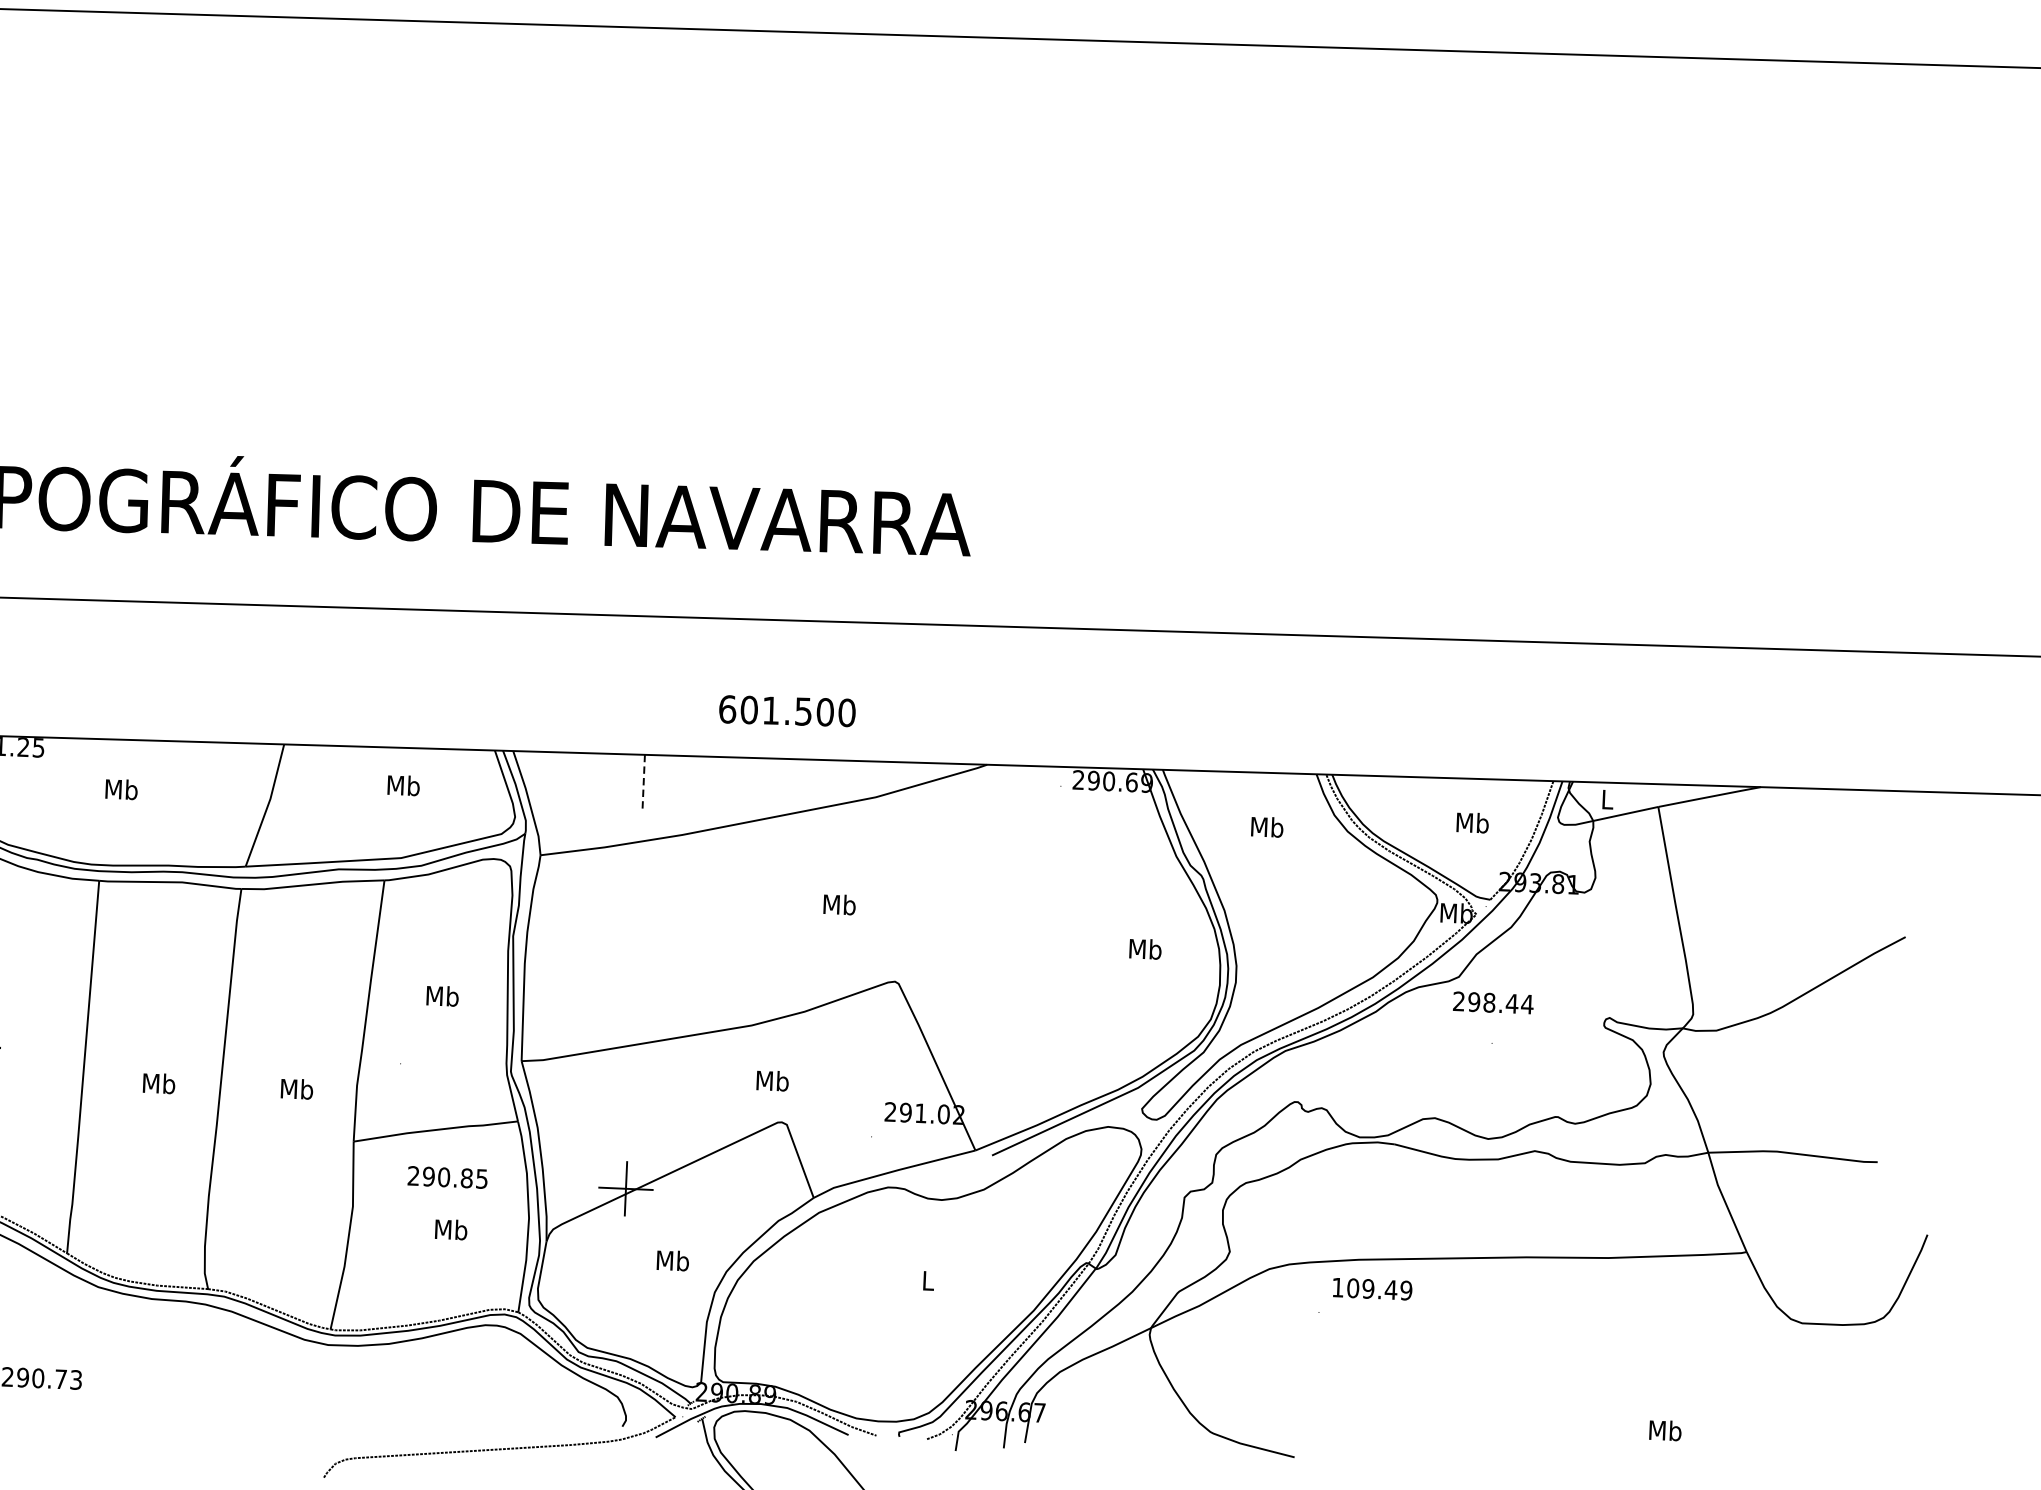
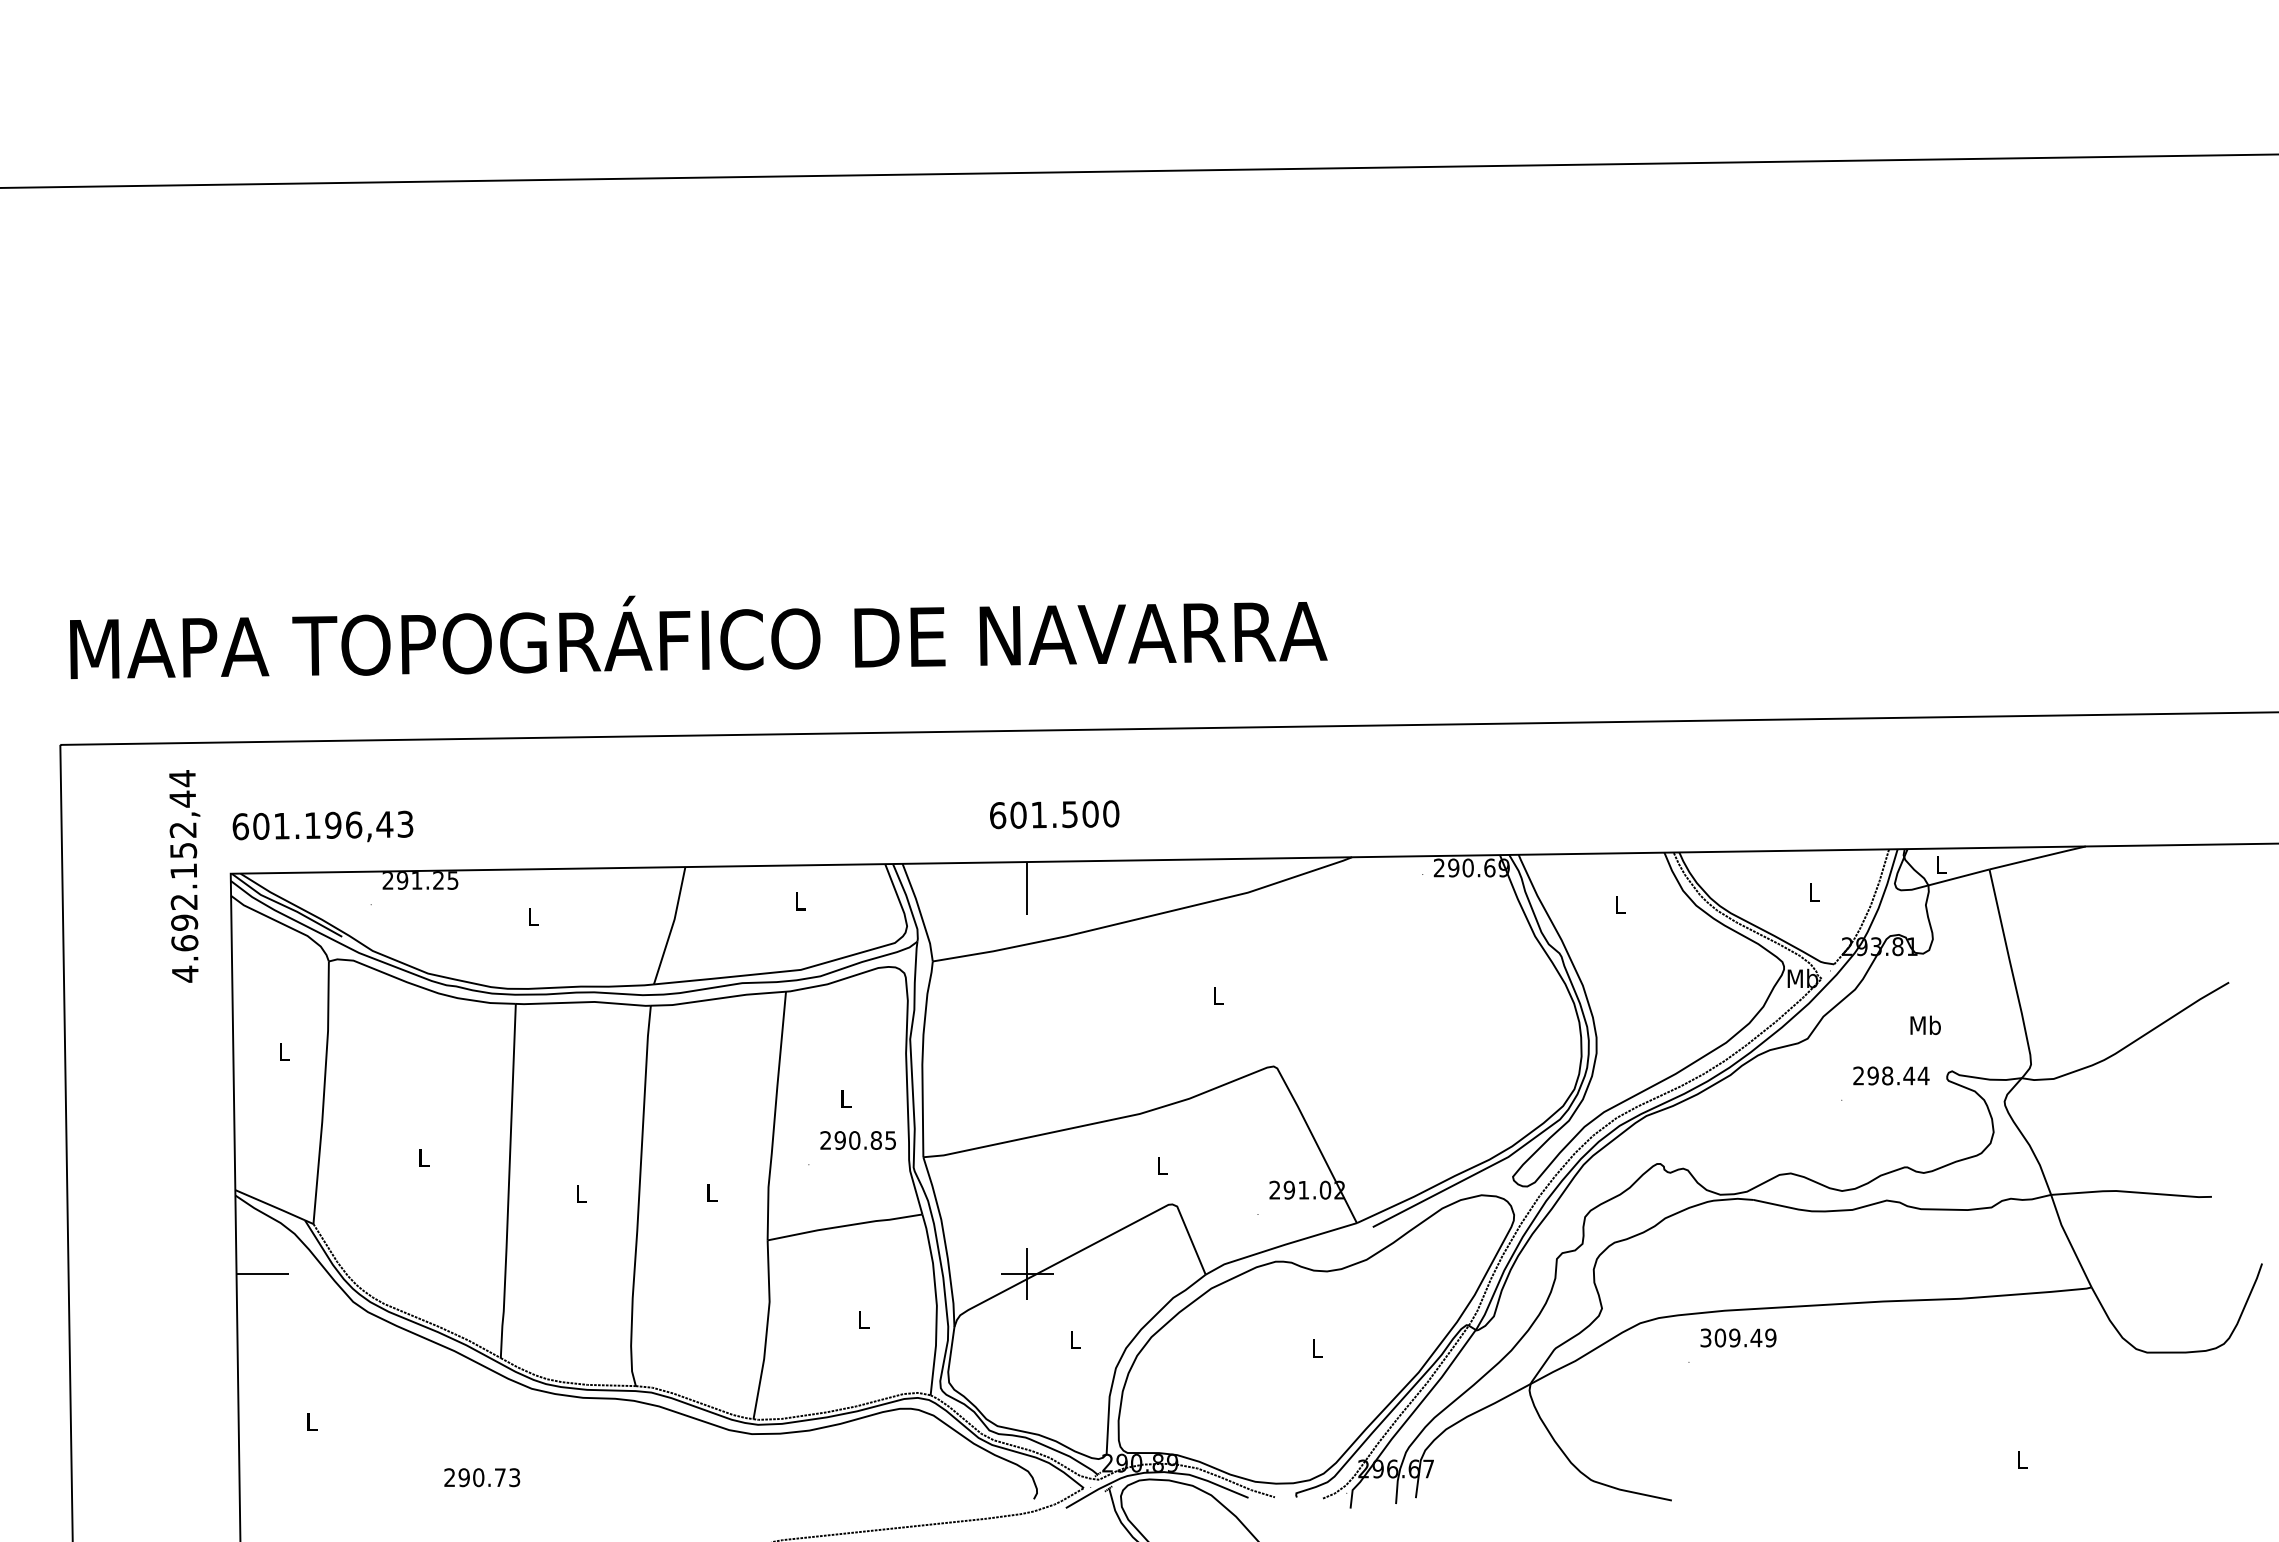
text: (787, 710) -> (1054, 814), moved
line: (643, 782) -> (1027, 888), dashed -> solid
text: (403, 784) -> (800, 900), Mb -> L
text: (121, 789) -> (533, 916), Mb -> L
text: (1472, 822) -> (1814, 891), Mb -> L
text: (1266, 826) -> (1619, 904), Mb -> L
text: (840, 904) -> (1218, 995), Mb -> L
text: (1145, 948) -> (1925, 1024), moved
text: (442, 995) -> (845, 1098), Mb -> L
text: (1493, 1002) -> (1891, 1075), moved
text: (772, 1080) -> (1161, 1165), Mb -> L
text: (158, 1083) -> (580, 1193), Mb -> L
text: (296, 1088) -> (711, 1192), Mb -> L
text: (447, 1177) -> (857, 1140), moved
text: (451, 1229) -> (863, 1319), Mb -> L
text: (672, 1260) -> (1074, 1339), Mb -> L
text: (1337, 1287) -> (1705, 1337), 109.49 -> 309.49
text: (1664, 1430) -> (2021, 1459), Mb -> L

